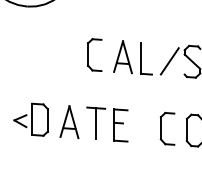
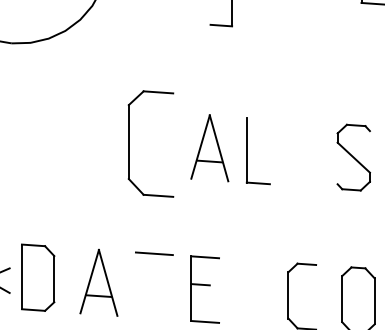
part: (94, 54) -> (150, 142), size x1.6
line: (169, 61) -> (306, 157), removed
line: (96, 123) -> (154, 285), removed

